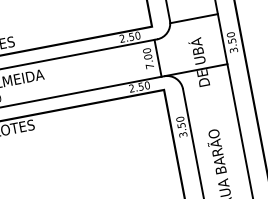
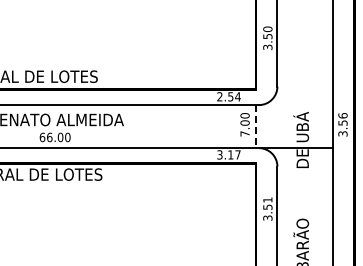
line: (193, 18) -> (304, 89), removed
text: (230, 34) -> (342, 115), 3.50 -> 3.56
text: (137, 35) -> (237, 96), 2.50 -> 2.54
line: (157, 58) -> (255, 126), solid -> dashed
text: (139, 86) -> (228, 154), 2.50 -> 3.17
text: (179, 118) -> (267, 199), 3.50 -> 3.51

